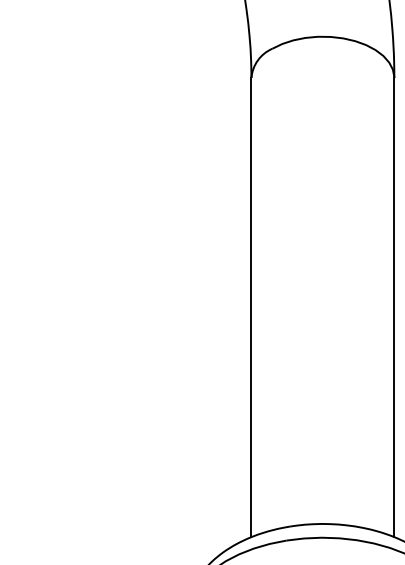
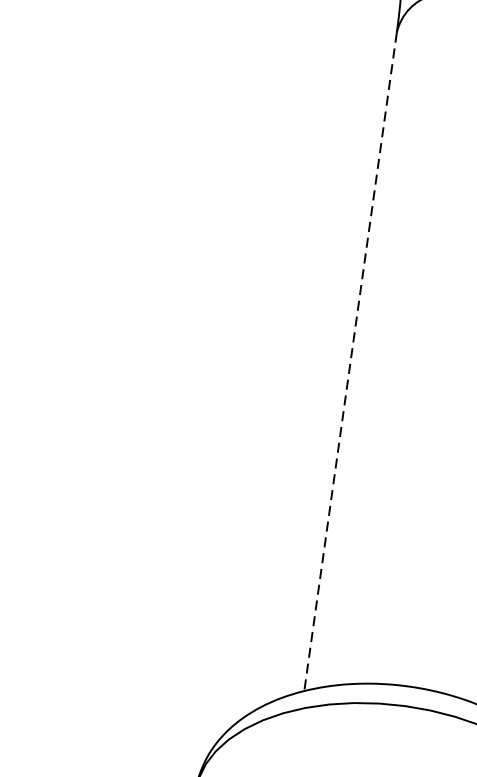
line: (251, 307) -> (350, 361), solid -> dashed

